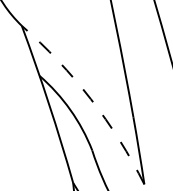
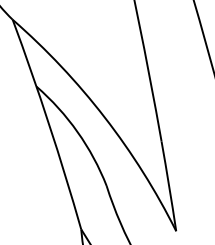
arc: (90, 99) -> (104, 117), dashed -> solid

